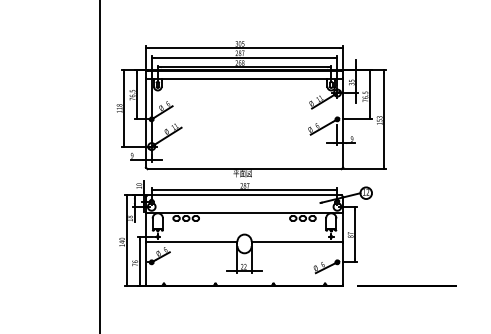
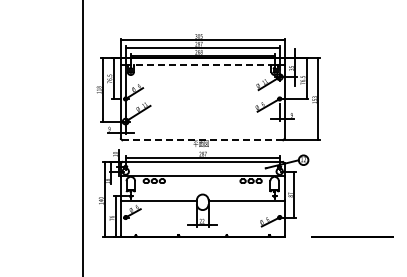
line: (244, 78) -> (202, 65), solid -> dashed
line: (244, 169) -> (202, 140), solid -> dashed
line: (407, 285) -> (352, 236), moved

